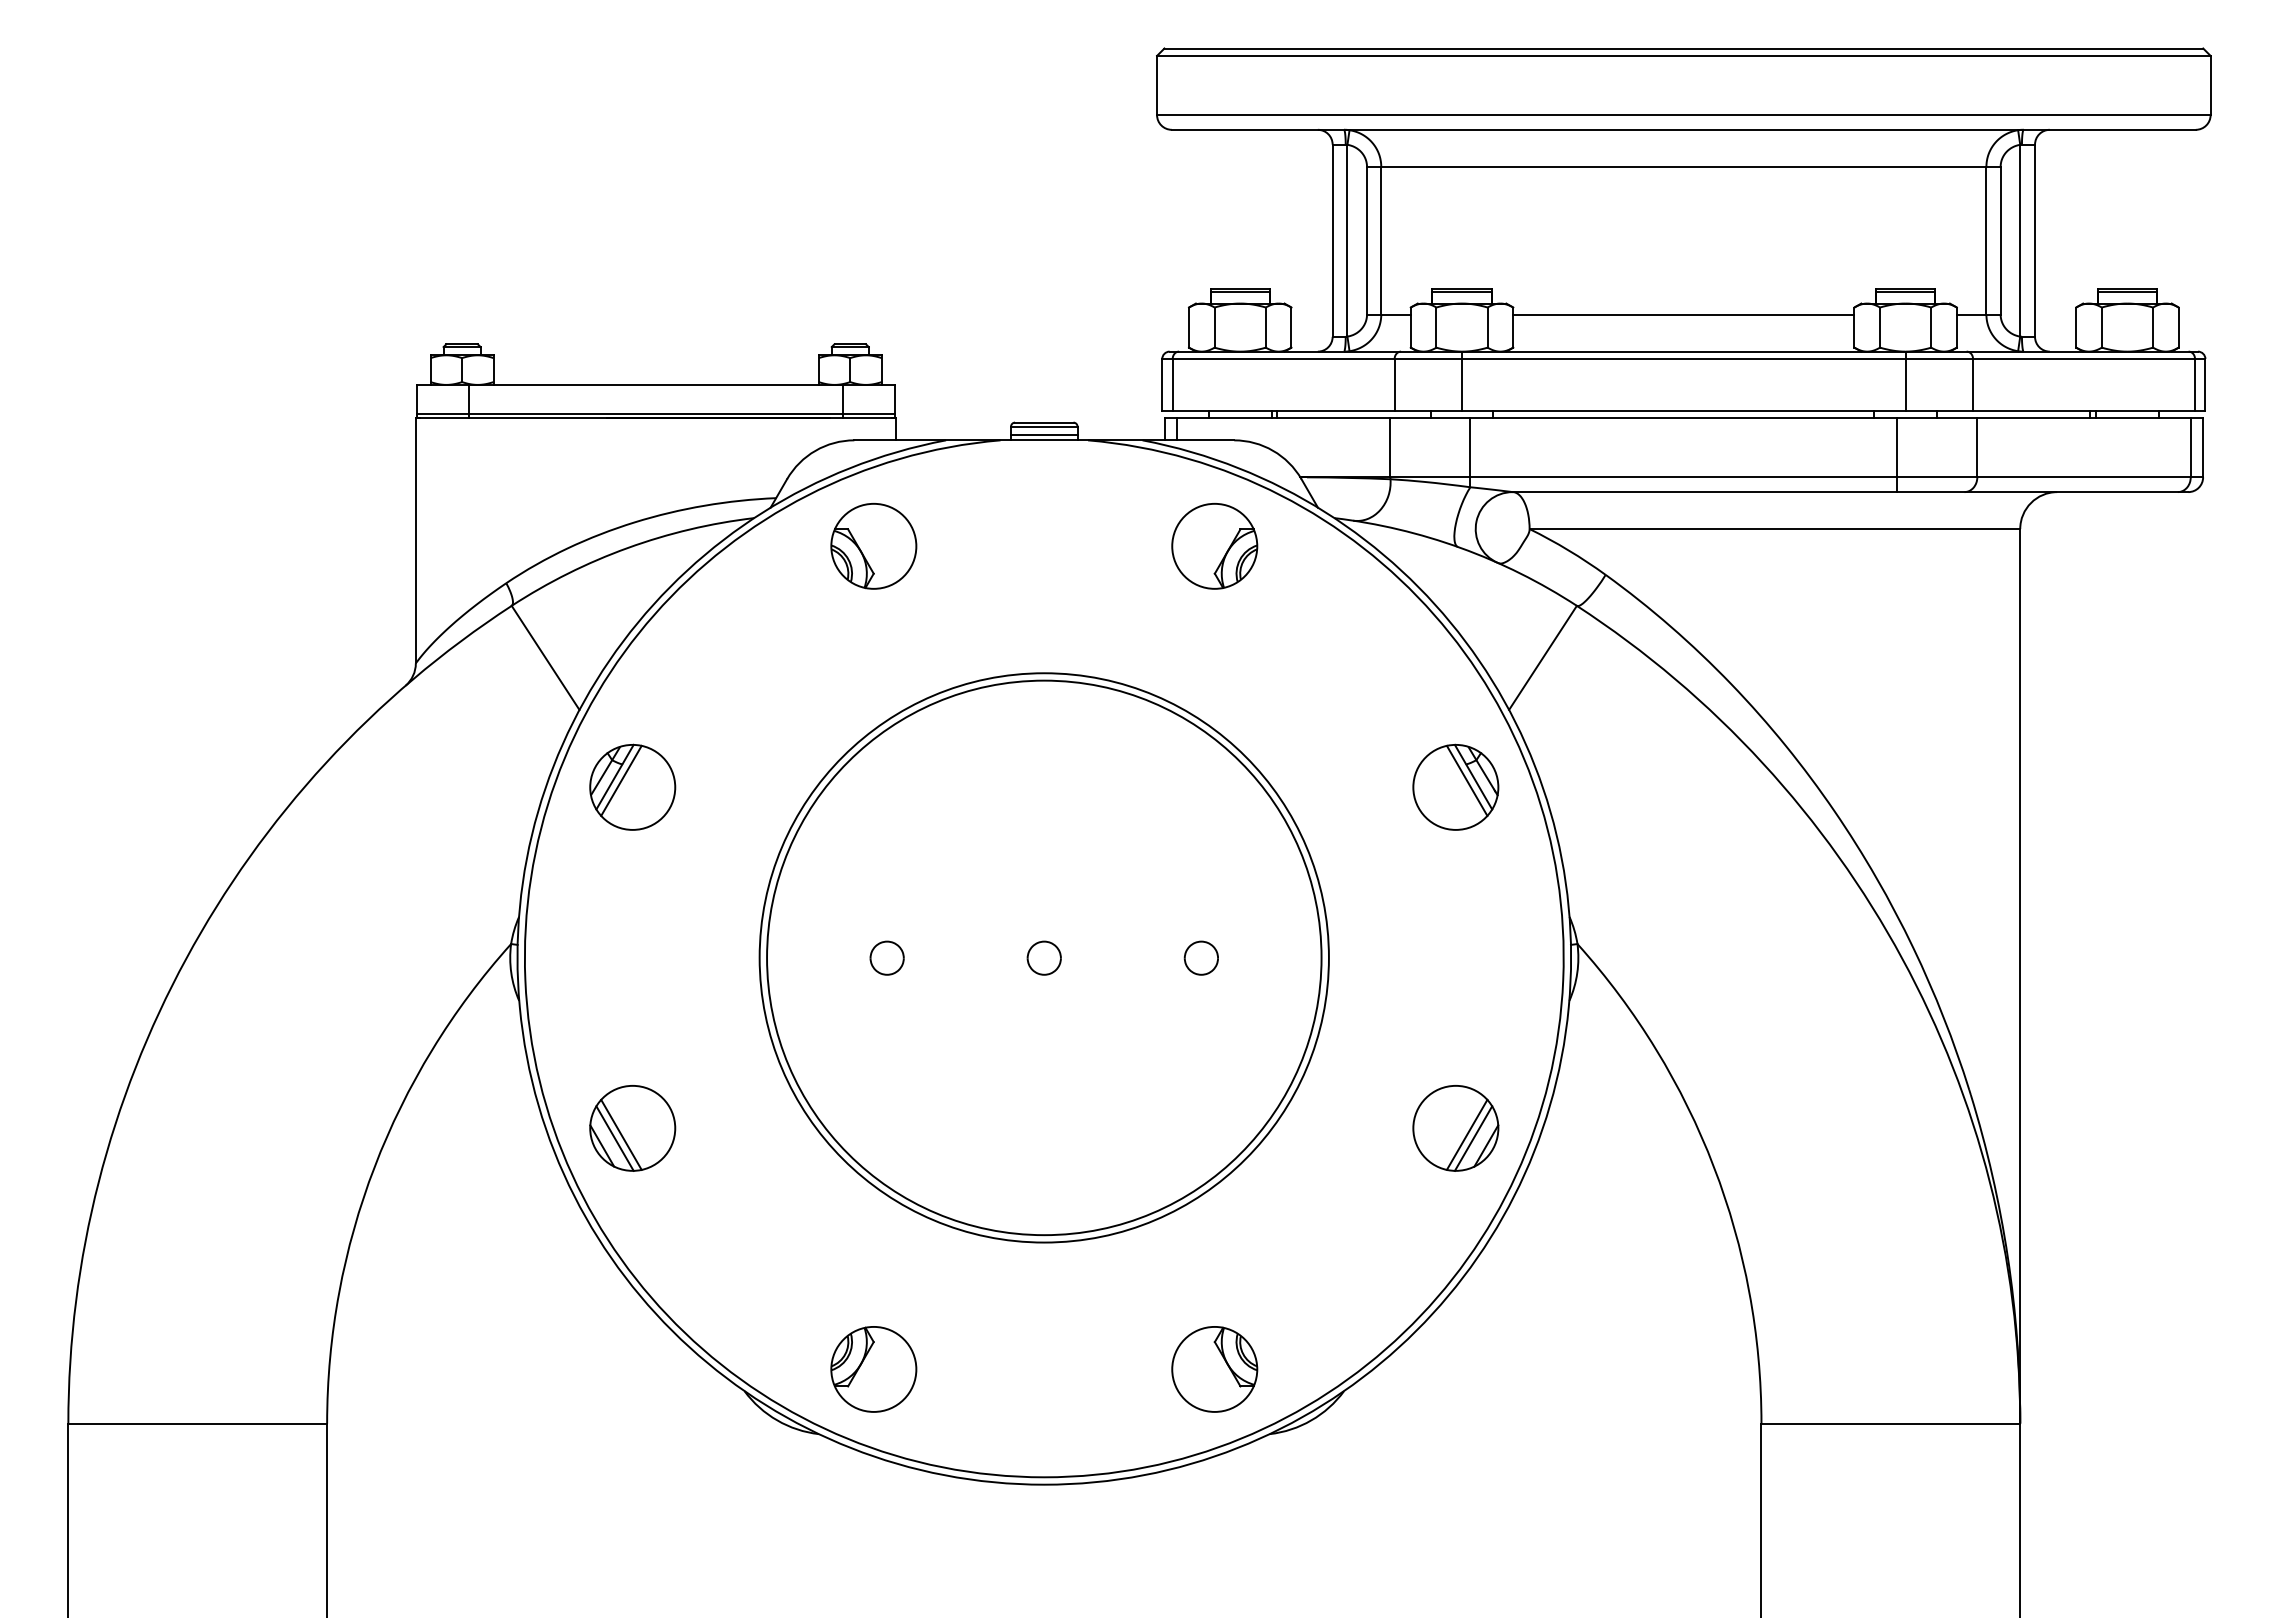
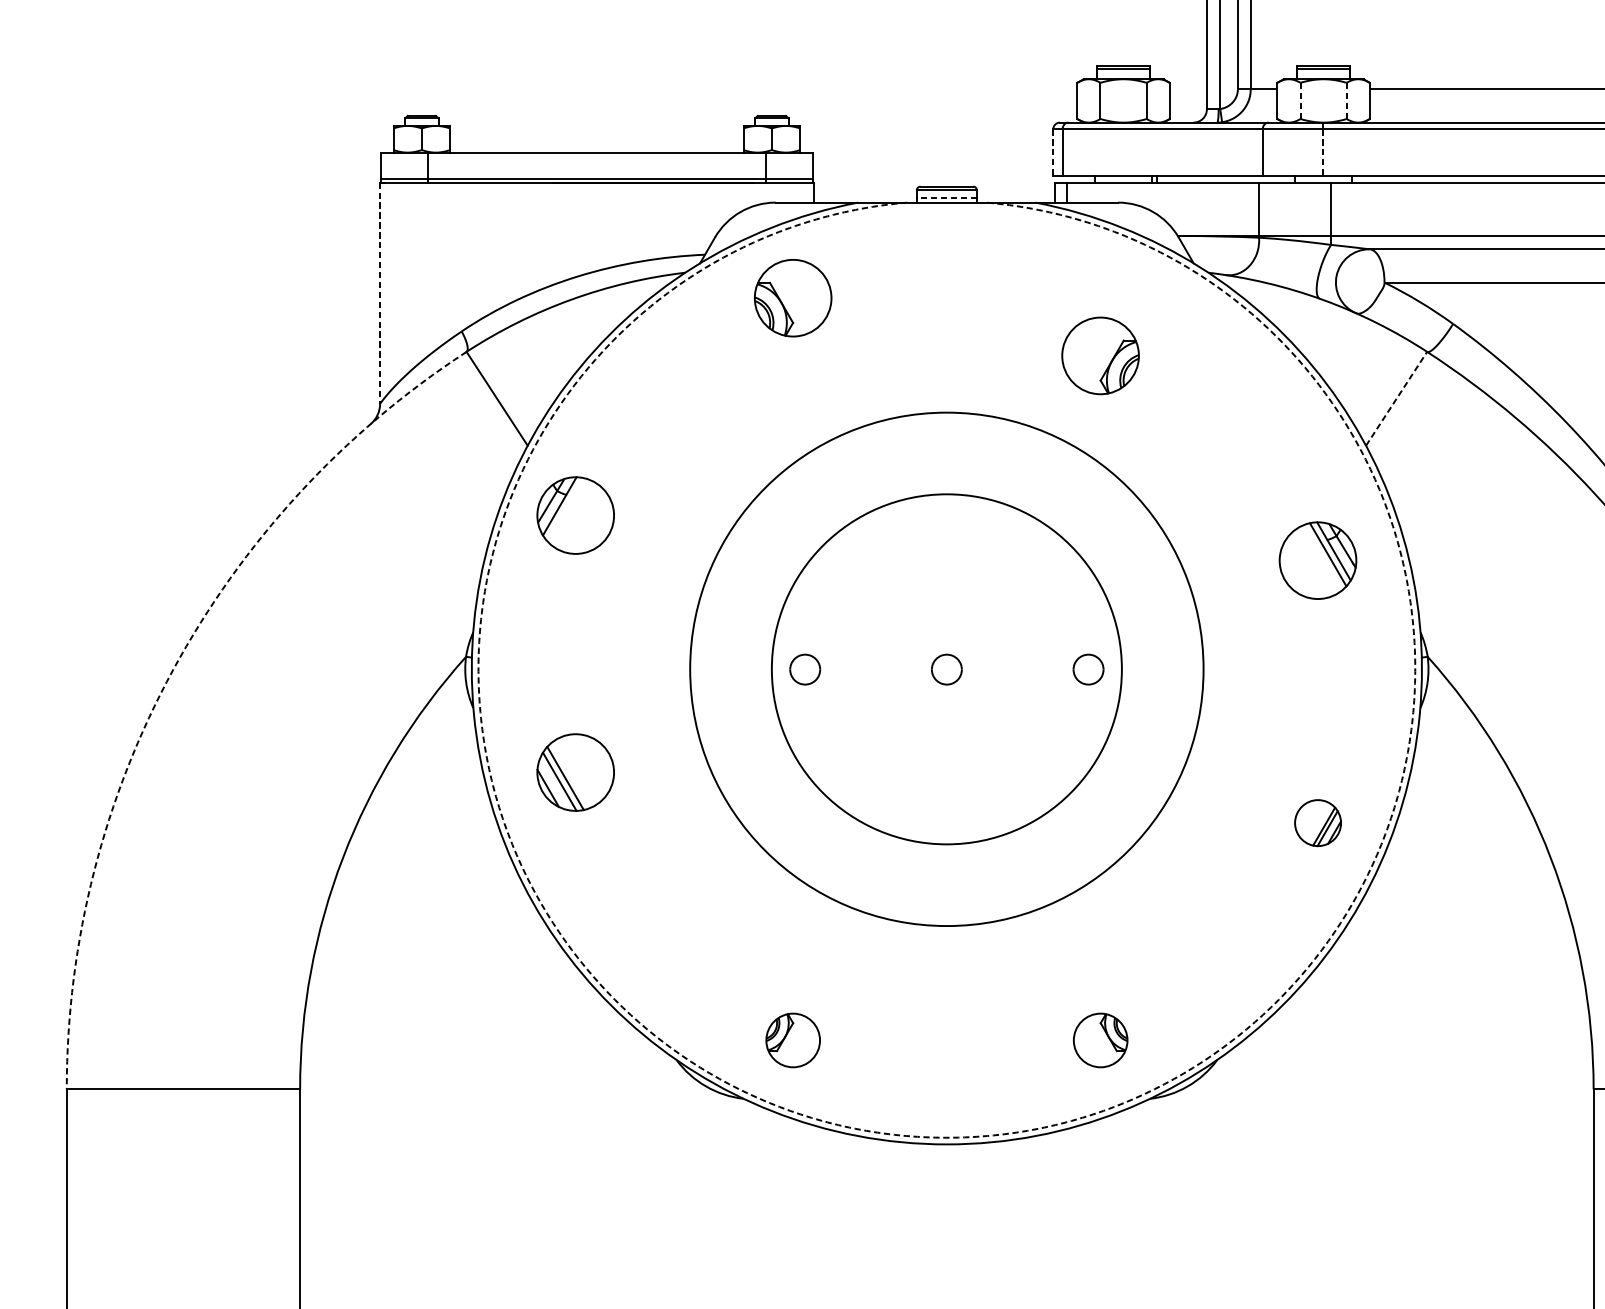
line: (1436, 328) -> (1300, 101), solid -> dashed
line: (1487, 328) -> (1346, 101), solid -> dashed
line: (1162, 384) -> (1053, 152), solid -> dashed
line: (1461, 384) -> (1323, 152), solid -> dashed
line: (1043, 434) -> (946, 197), solid -> dashed
line: (415, 540) -> (379, 292), solid -> dashed
part: (1214, 546) -> (1100, 356), moved
line: (1543, 657) -> (1397, 398), solid -> dashed
line: (621, 780) -> (565, 509), removed
part: (1455, 786) -> (1317, 559), moved
circle: (1044, 957) -> (947, 668), size x0.7
arc: (186, 958) -> (173, 669), solid -> dashed
part: (632, 1128) -> (575, 772), moved
part: (1455, 1128) -> (1317, 823), size x0.6
part: (873, 1369) -> (792, 1040), size x0.7
part: (1214, 1369) -> (1100, 1040), size x0.7
arc: (1044, 1477) -> (947, 1137), solid -> dashed

